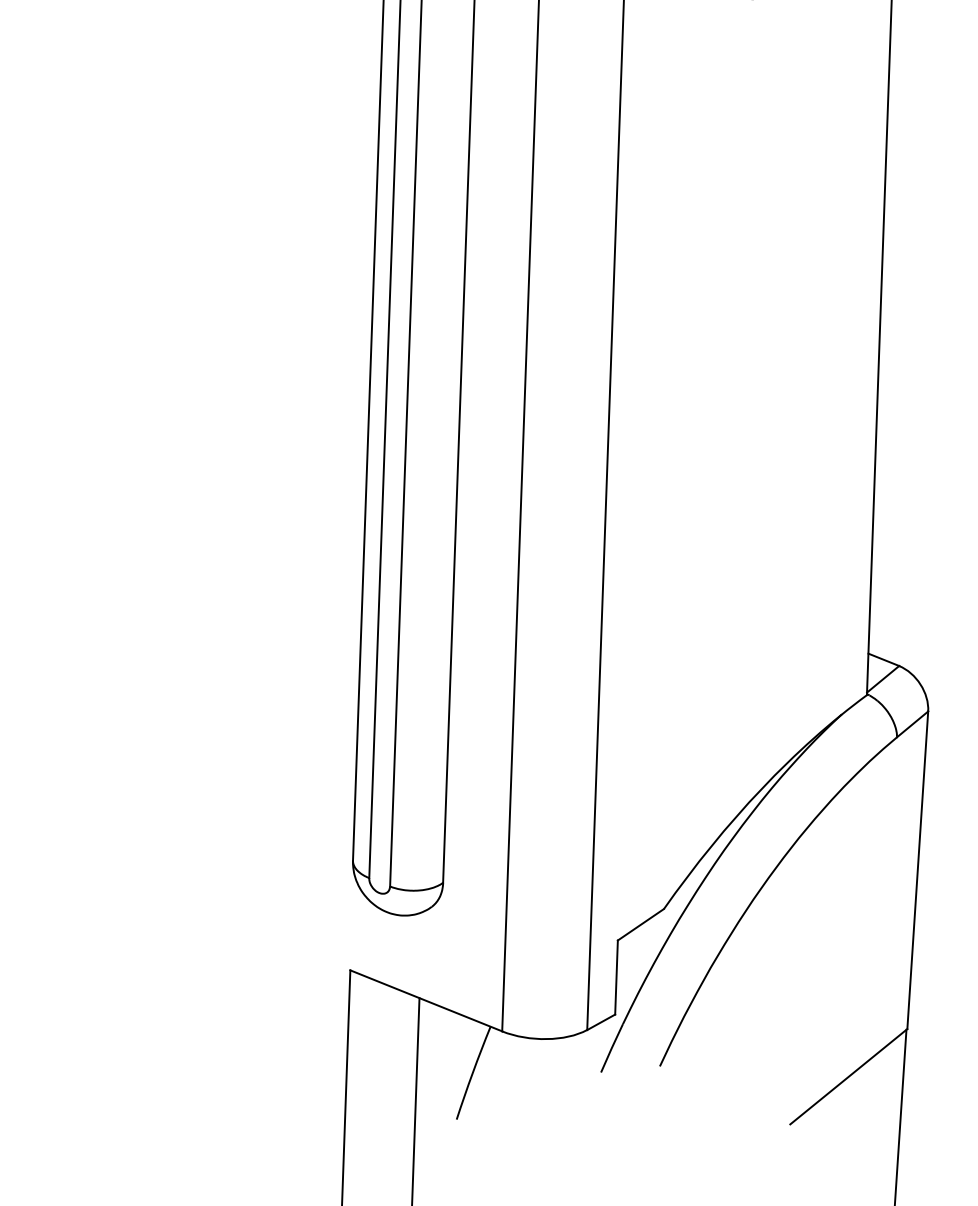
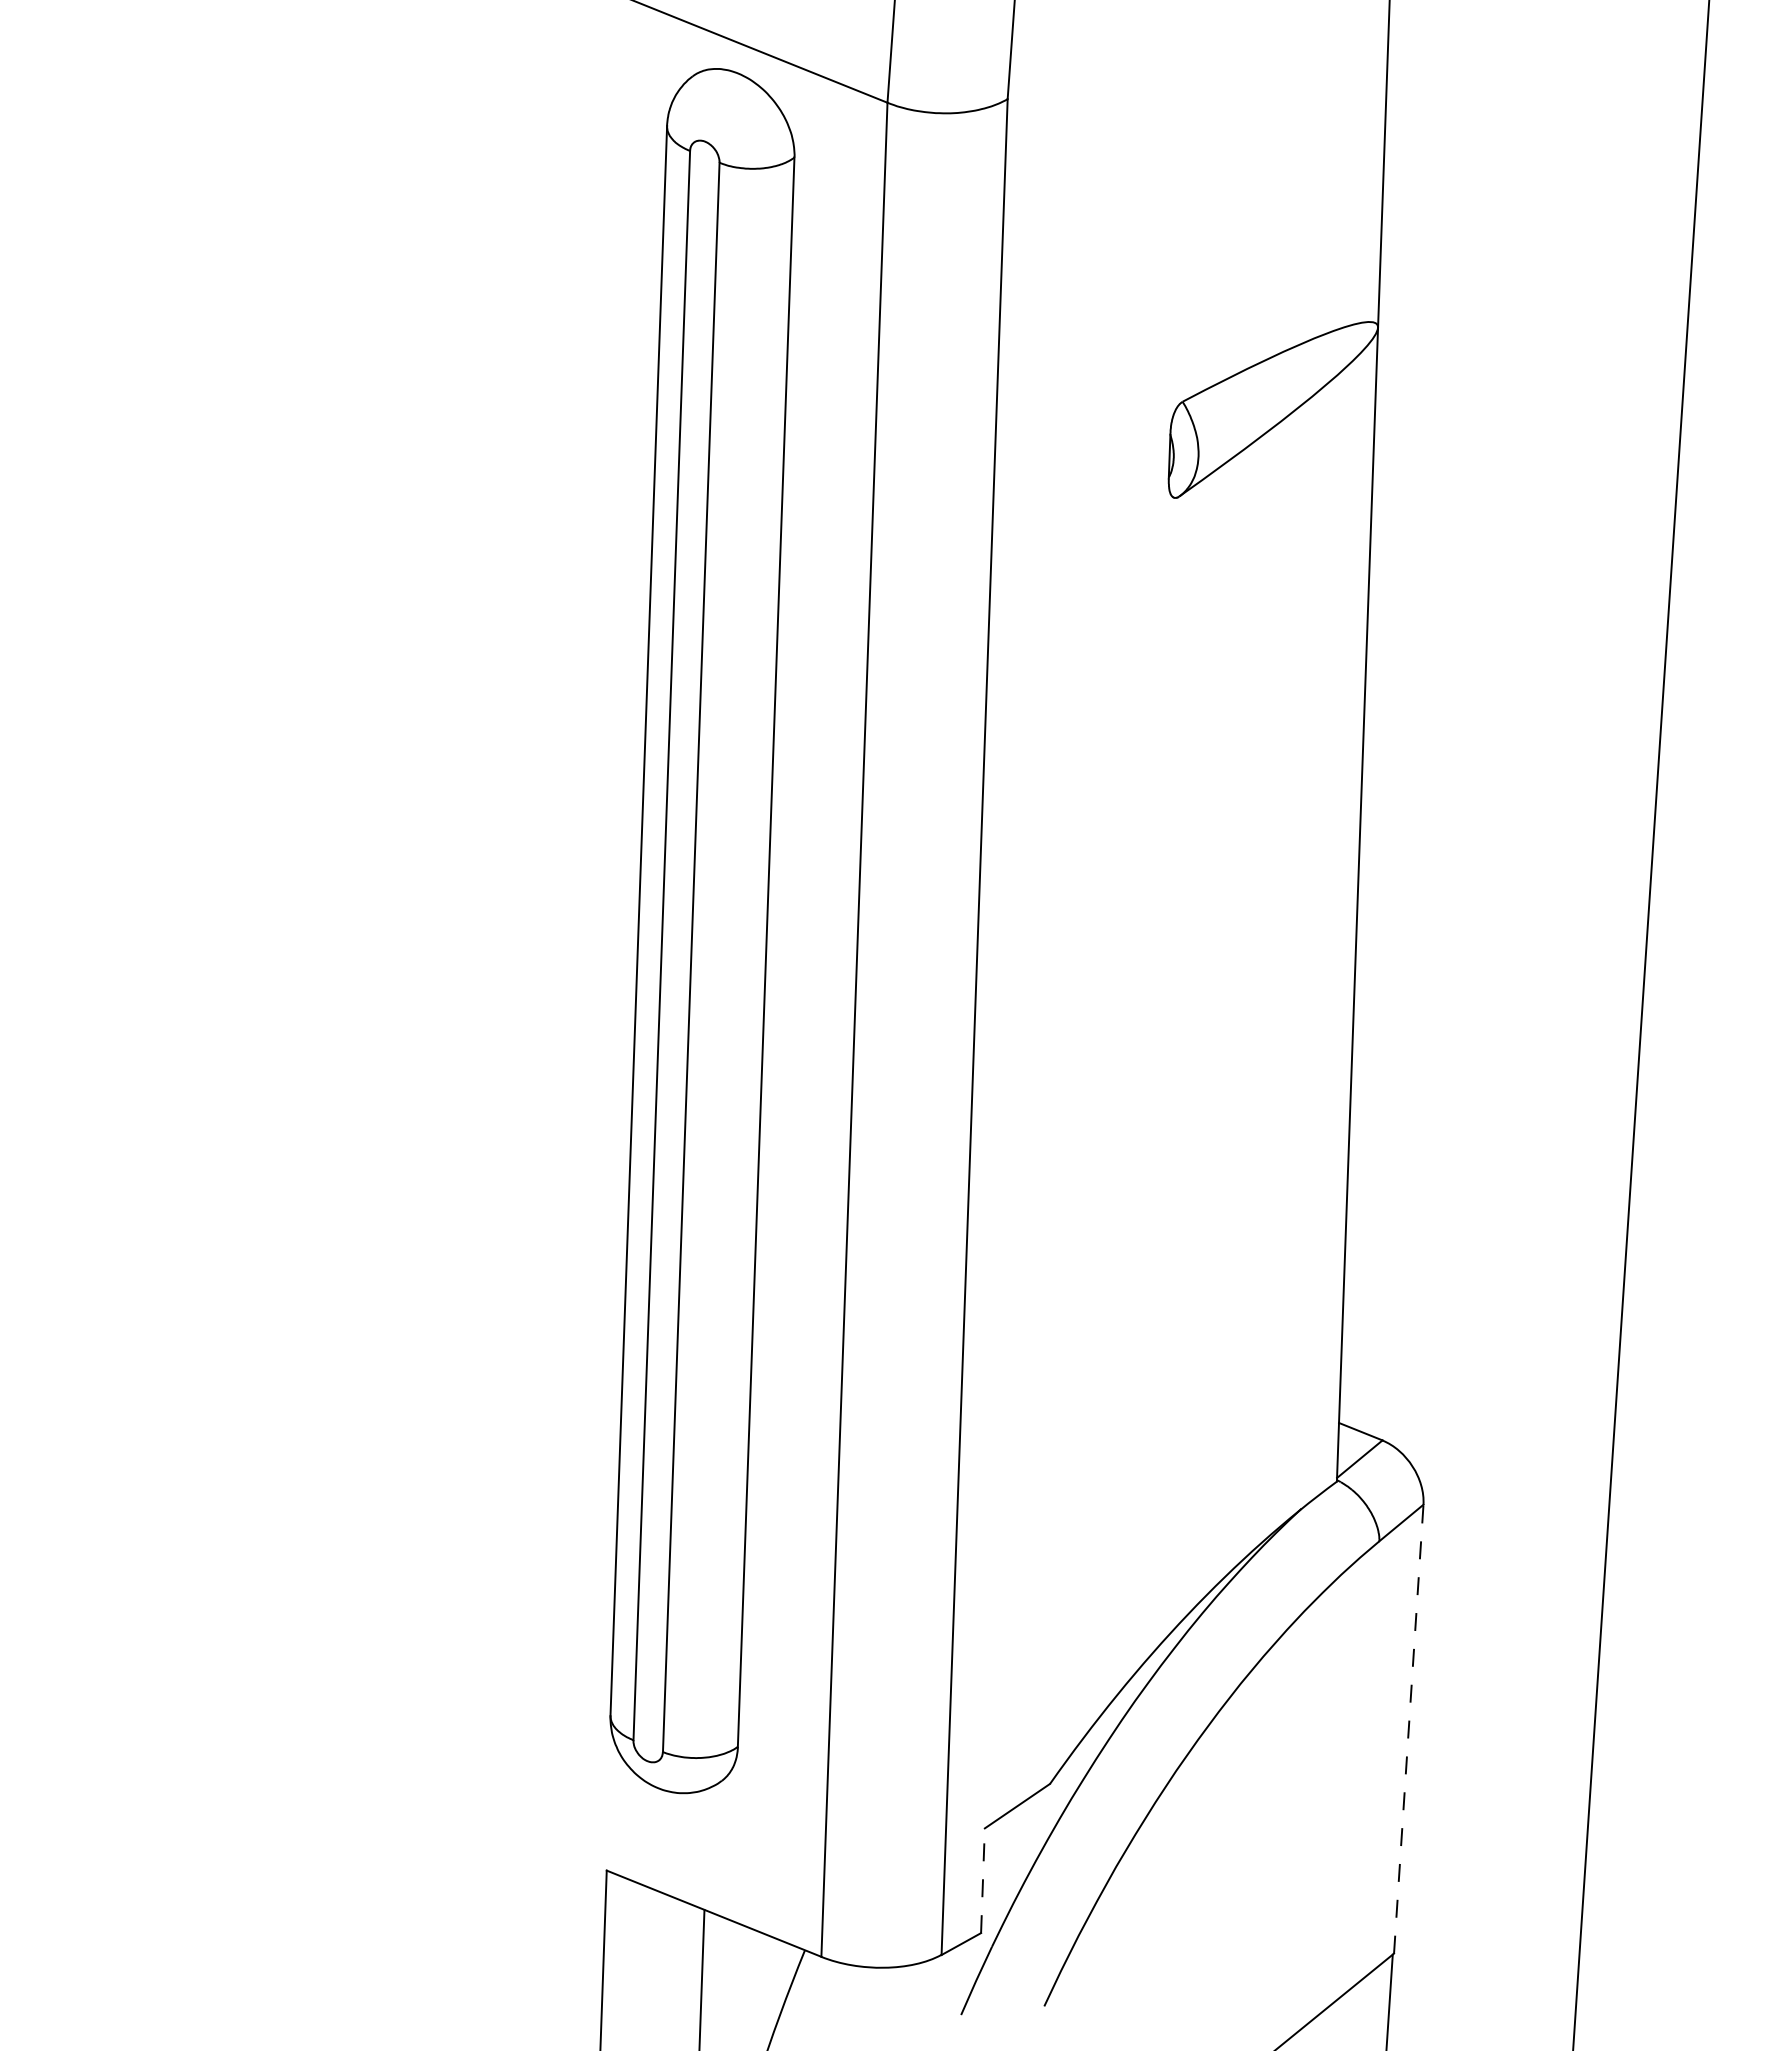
line: (917, 870) -> (1408, 1729), solid -> dashed
line: (616, 977) -> (982, 1880), solid -> dashed

